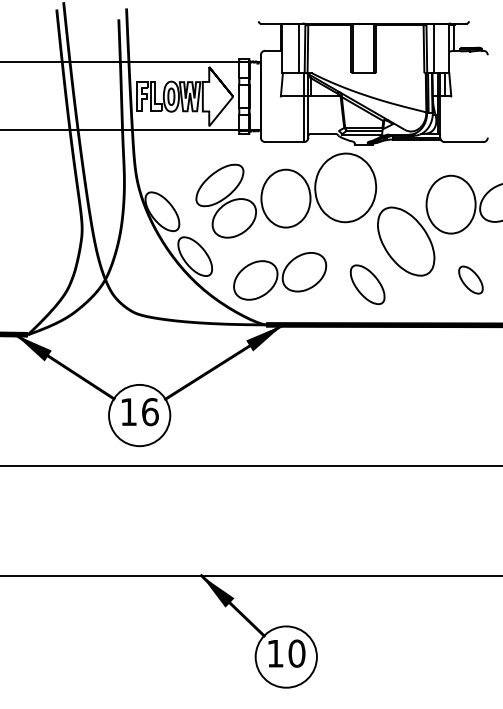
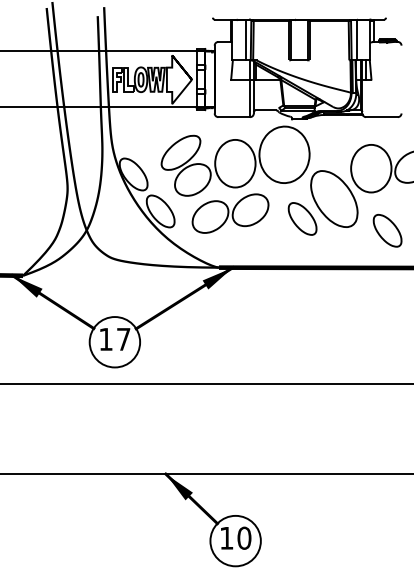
part: (280, 276) -> (230, 213), moved
part: (470, 279) -> (387, 230), size x1.43
part: (367, 284) -> (302, 218), moved
text: (150, 412) -> (123, 339), 16 -> 17

